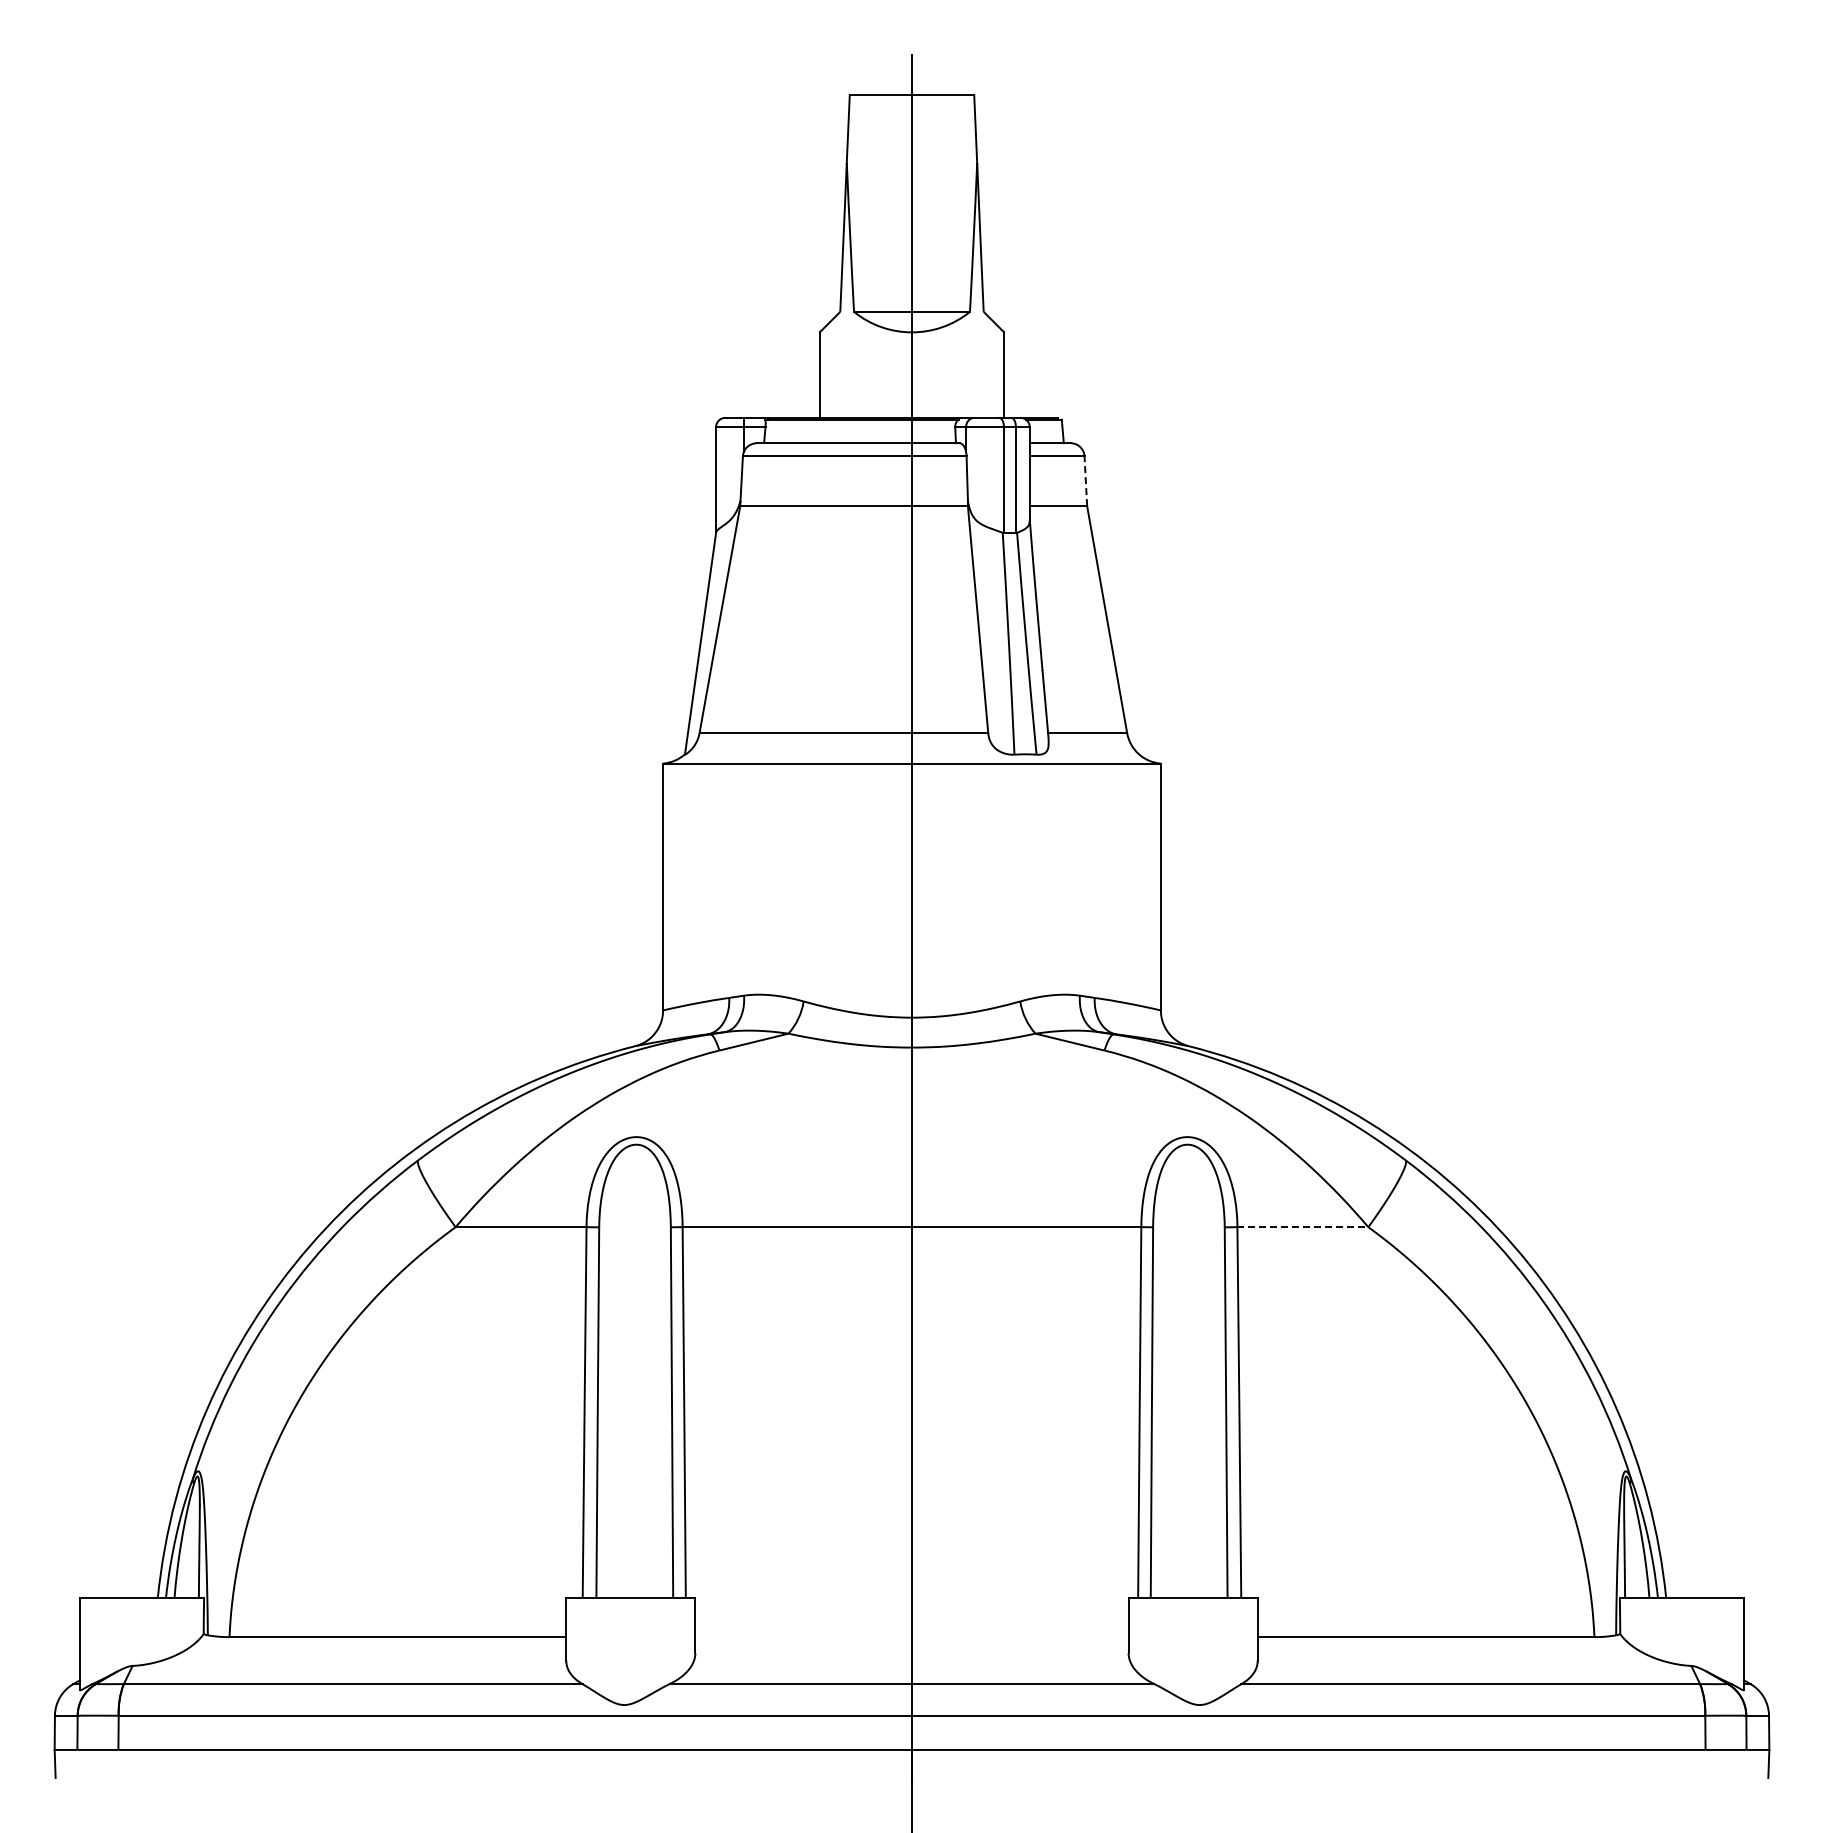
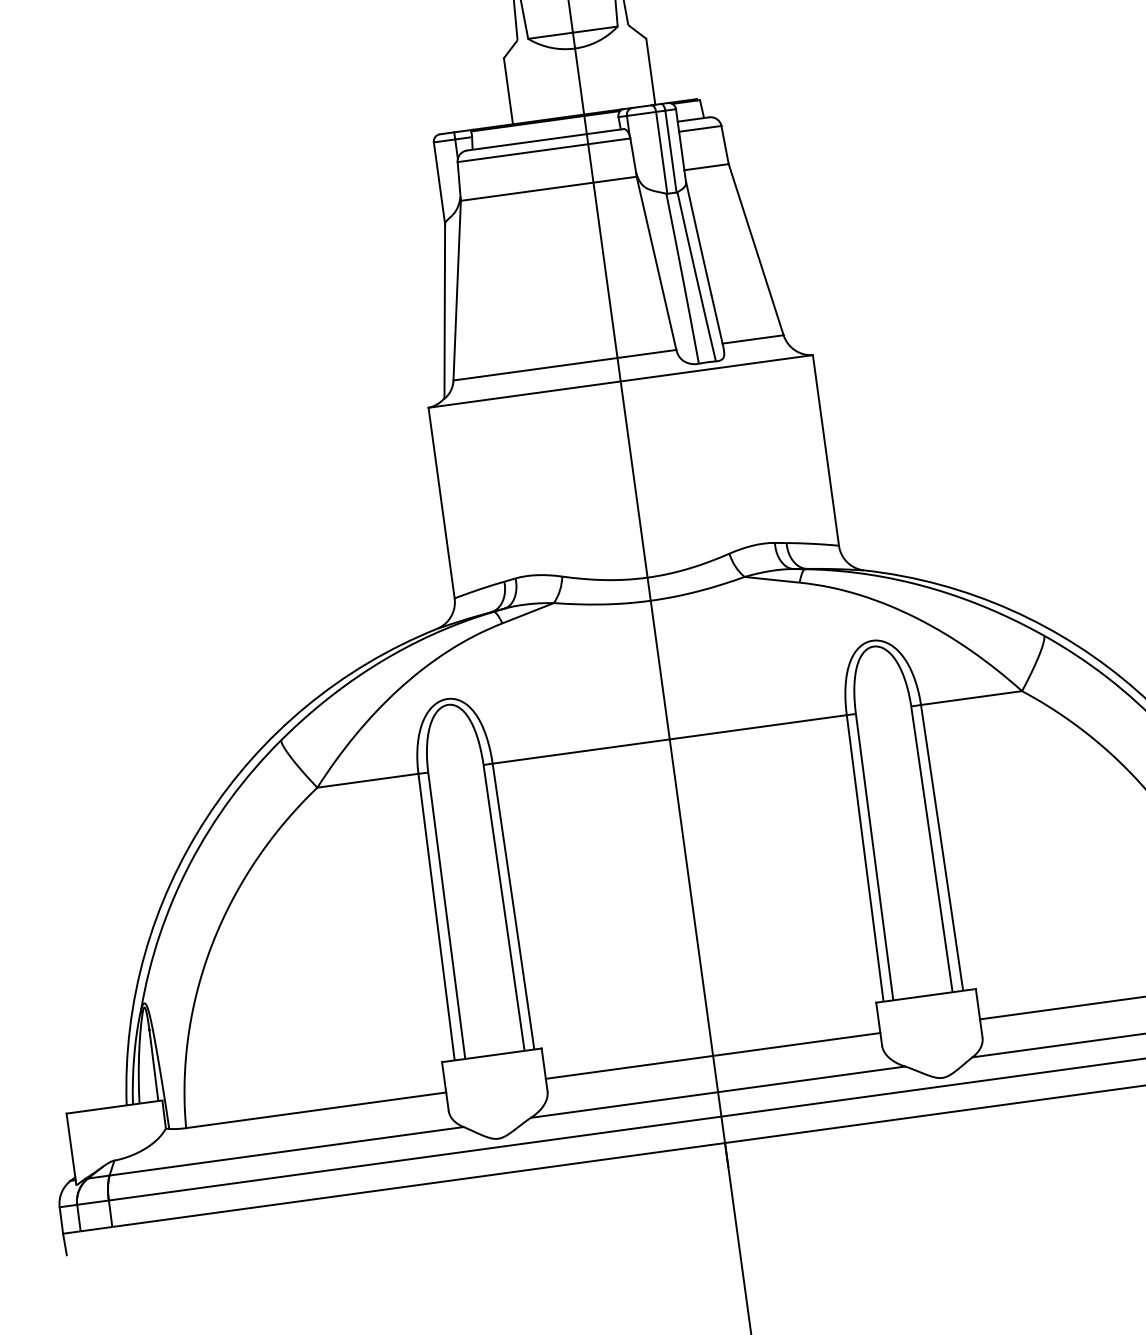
line: (1085, 481) -> (724, 145), dashed -> solid
line: (1303, 1227) -> (972, 698), dashed -> solid
line: (911, 1637) -> (712, 1056), added

